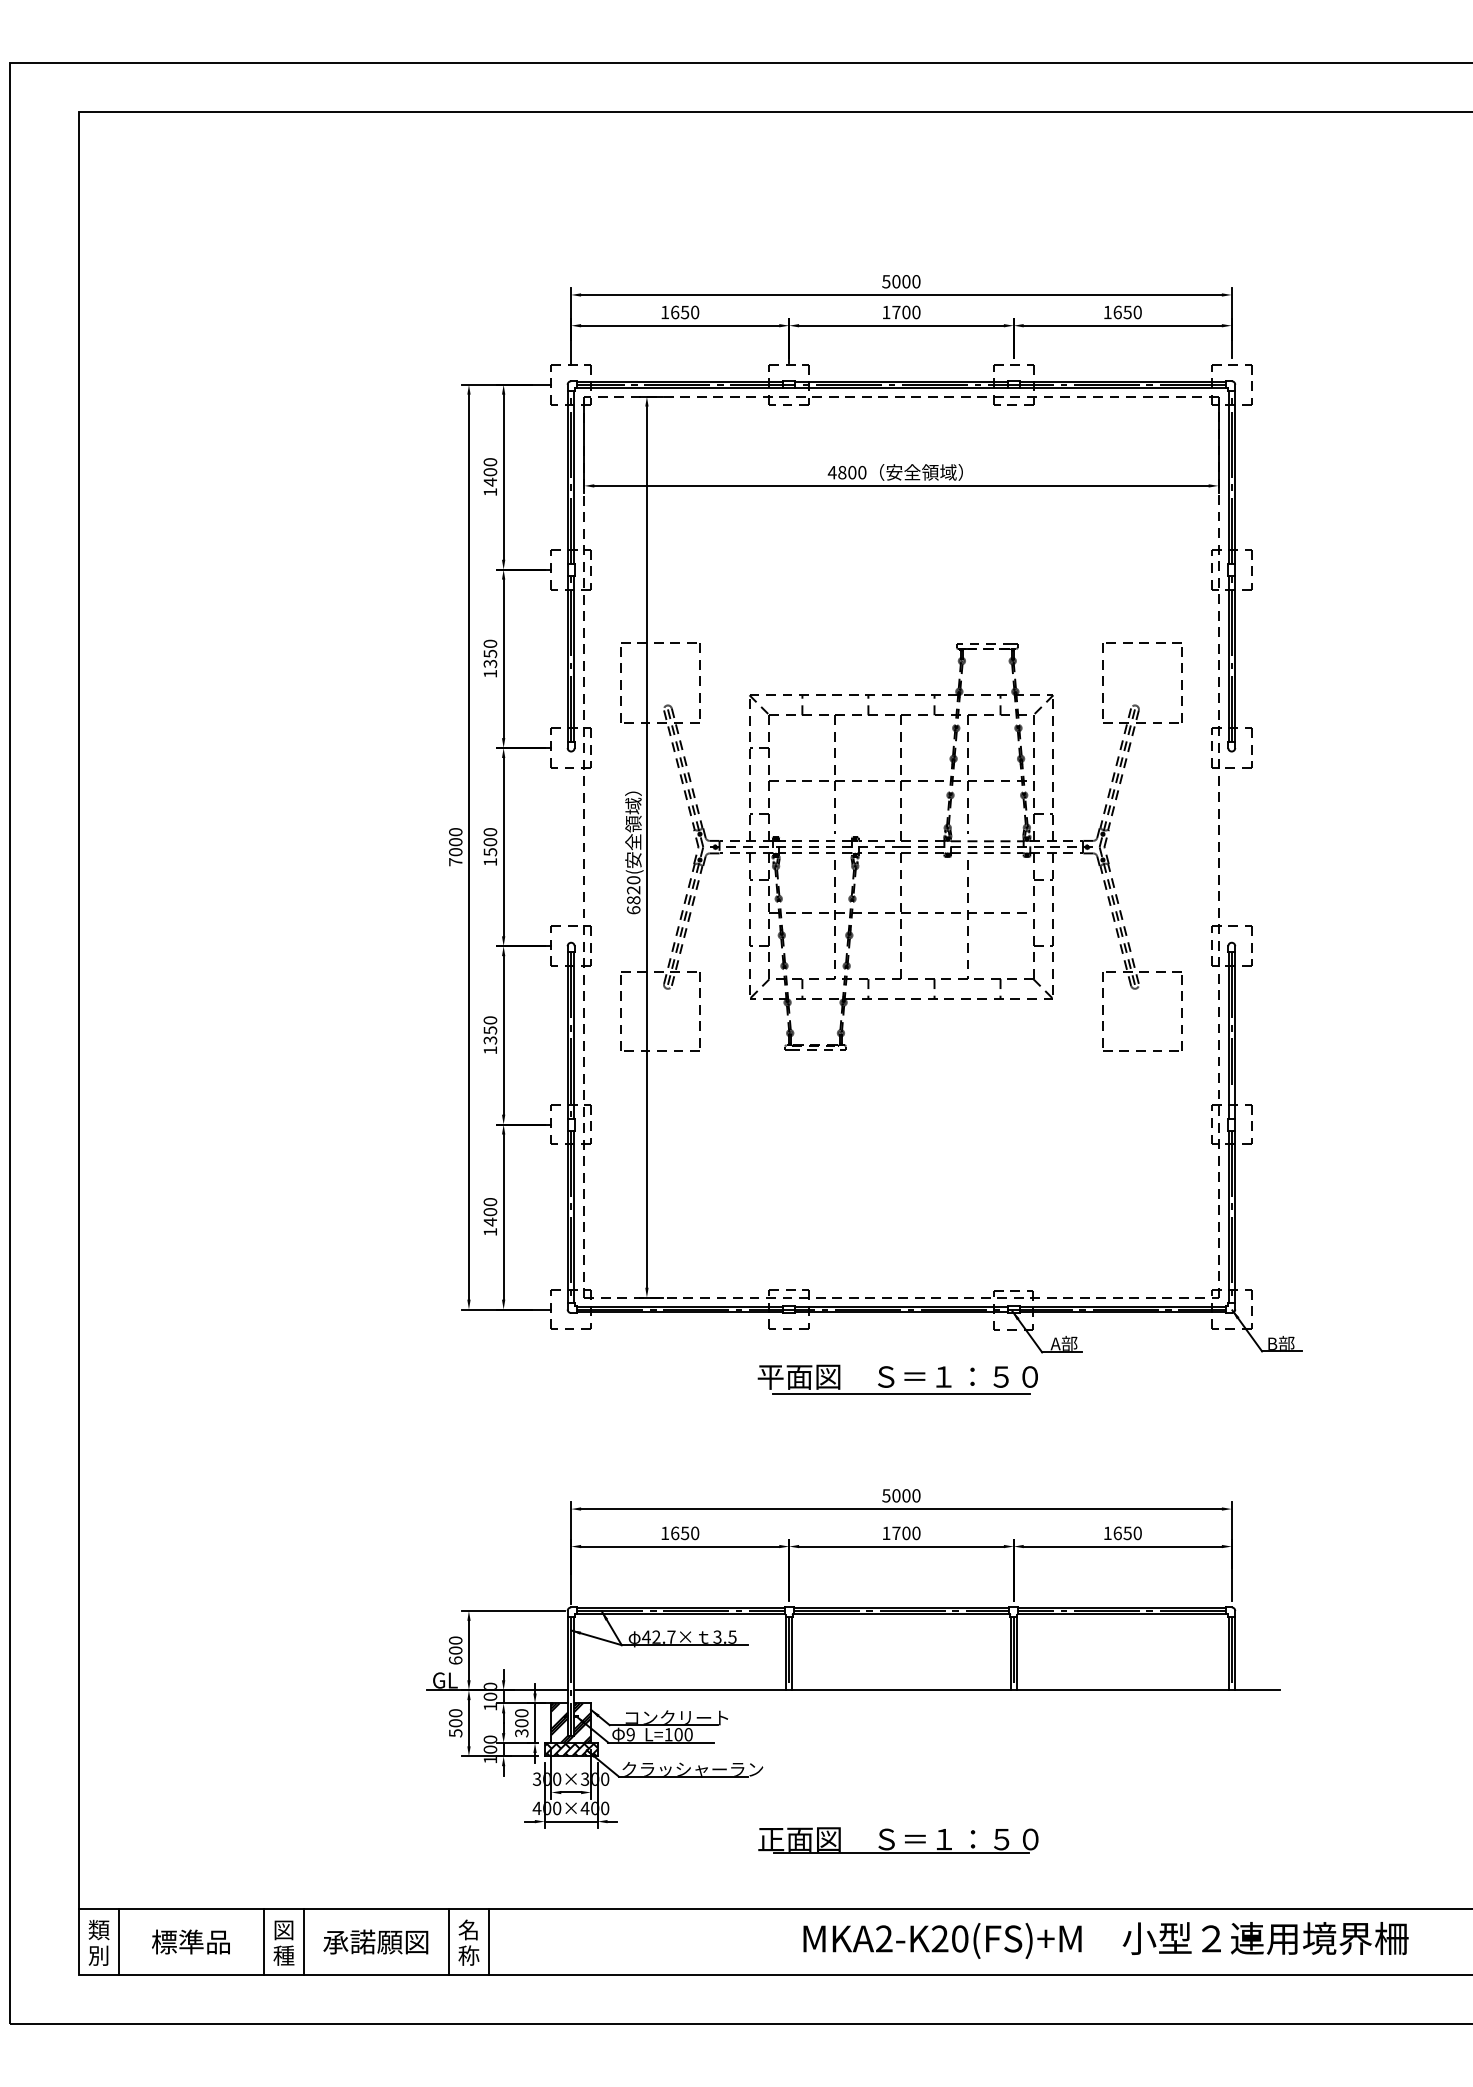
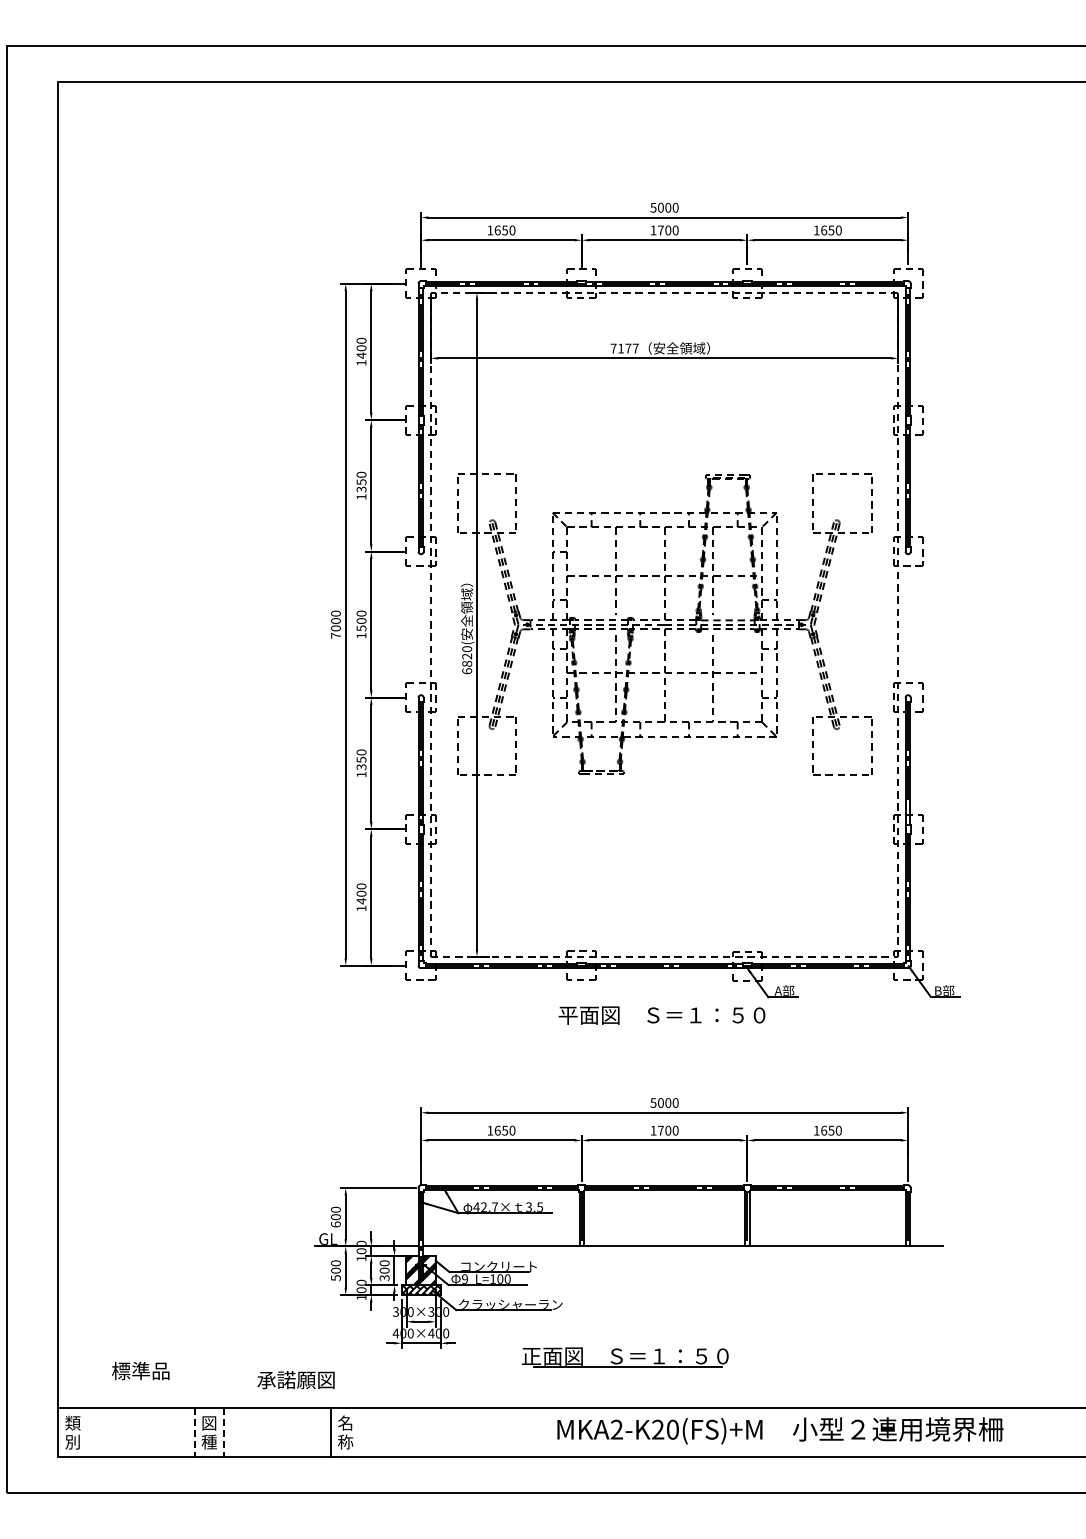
text: (847, 472) -> (624, 348), 4800 -> 7177
line: (901, 1393) -> (664, 1027), removed
part: (898, 1840) -> (625, 1357), moved
text: (1106, 1939) -> (780, 1430), moved
line: (118, 1941) -> (87, 1431), removed
text: (190, 1941) -> (140, 1370), moved
text: (375, 1941) -> (295, 1379), moved
line: (488, 1941) -> (360, 1431), removed
line: (263, 1942) -> (194, 1432), solid -> dashed
line: (303, 1942) -> (223, 1432), solid -> dashed

